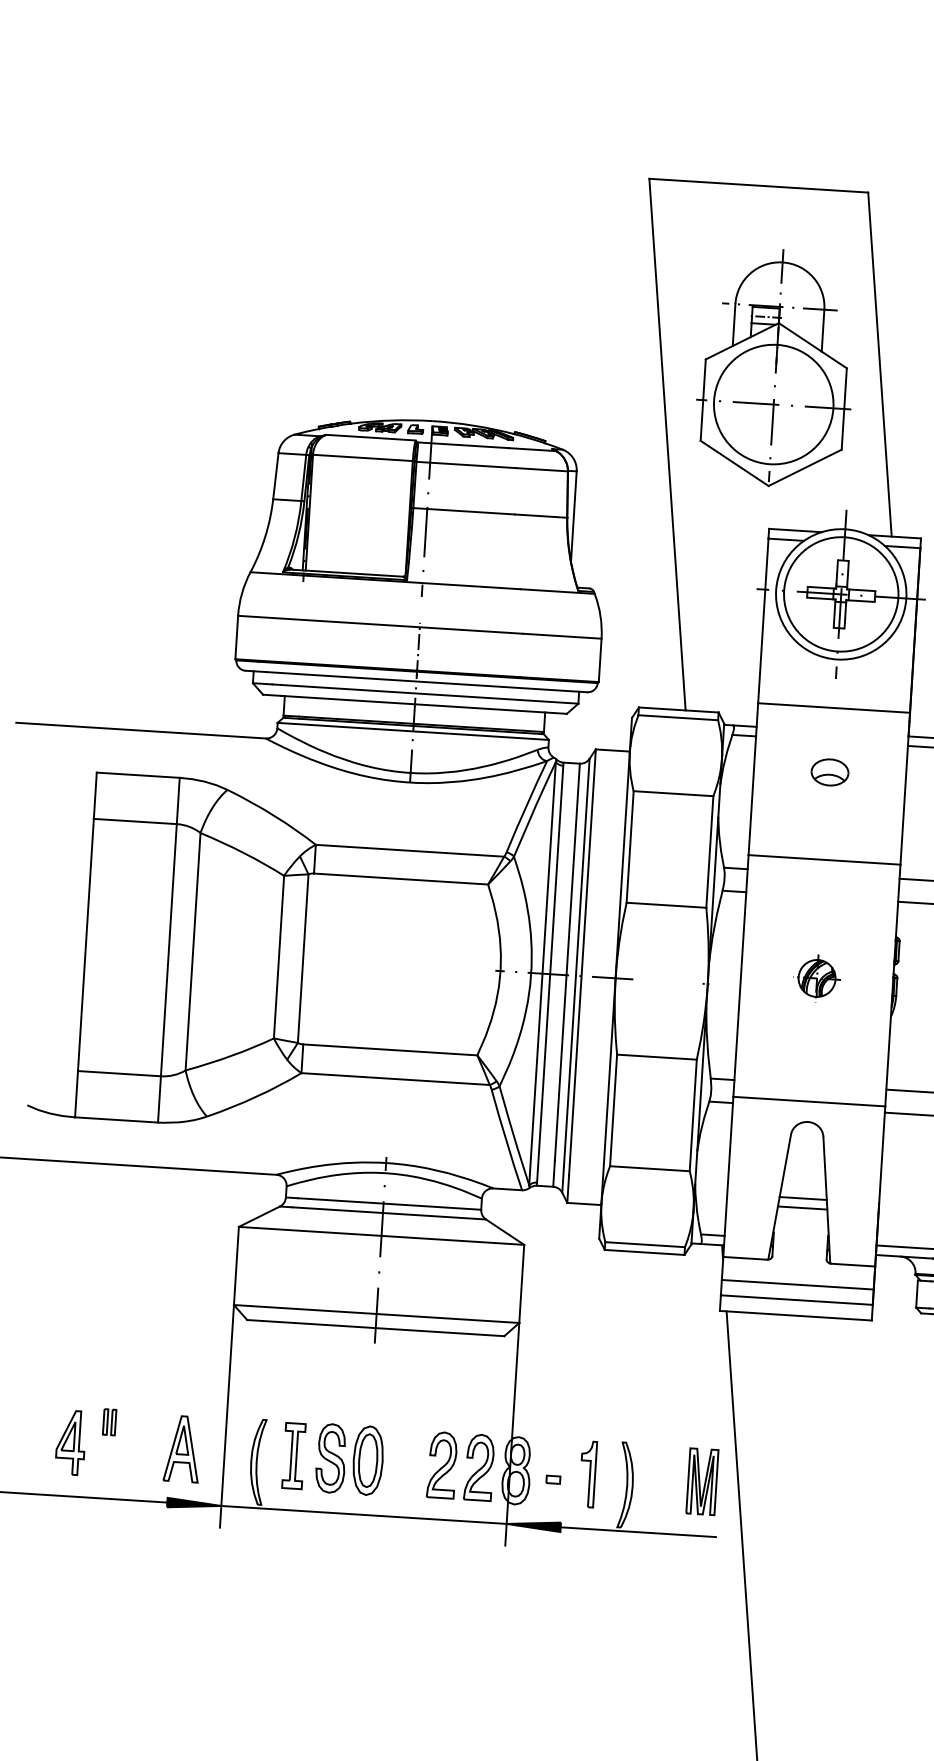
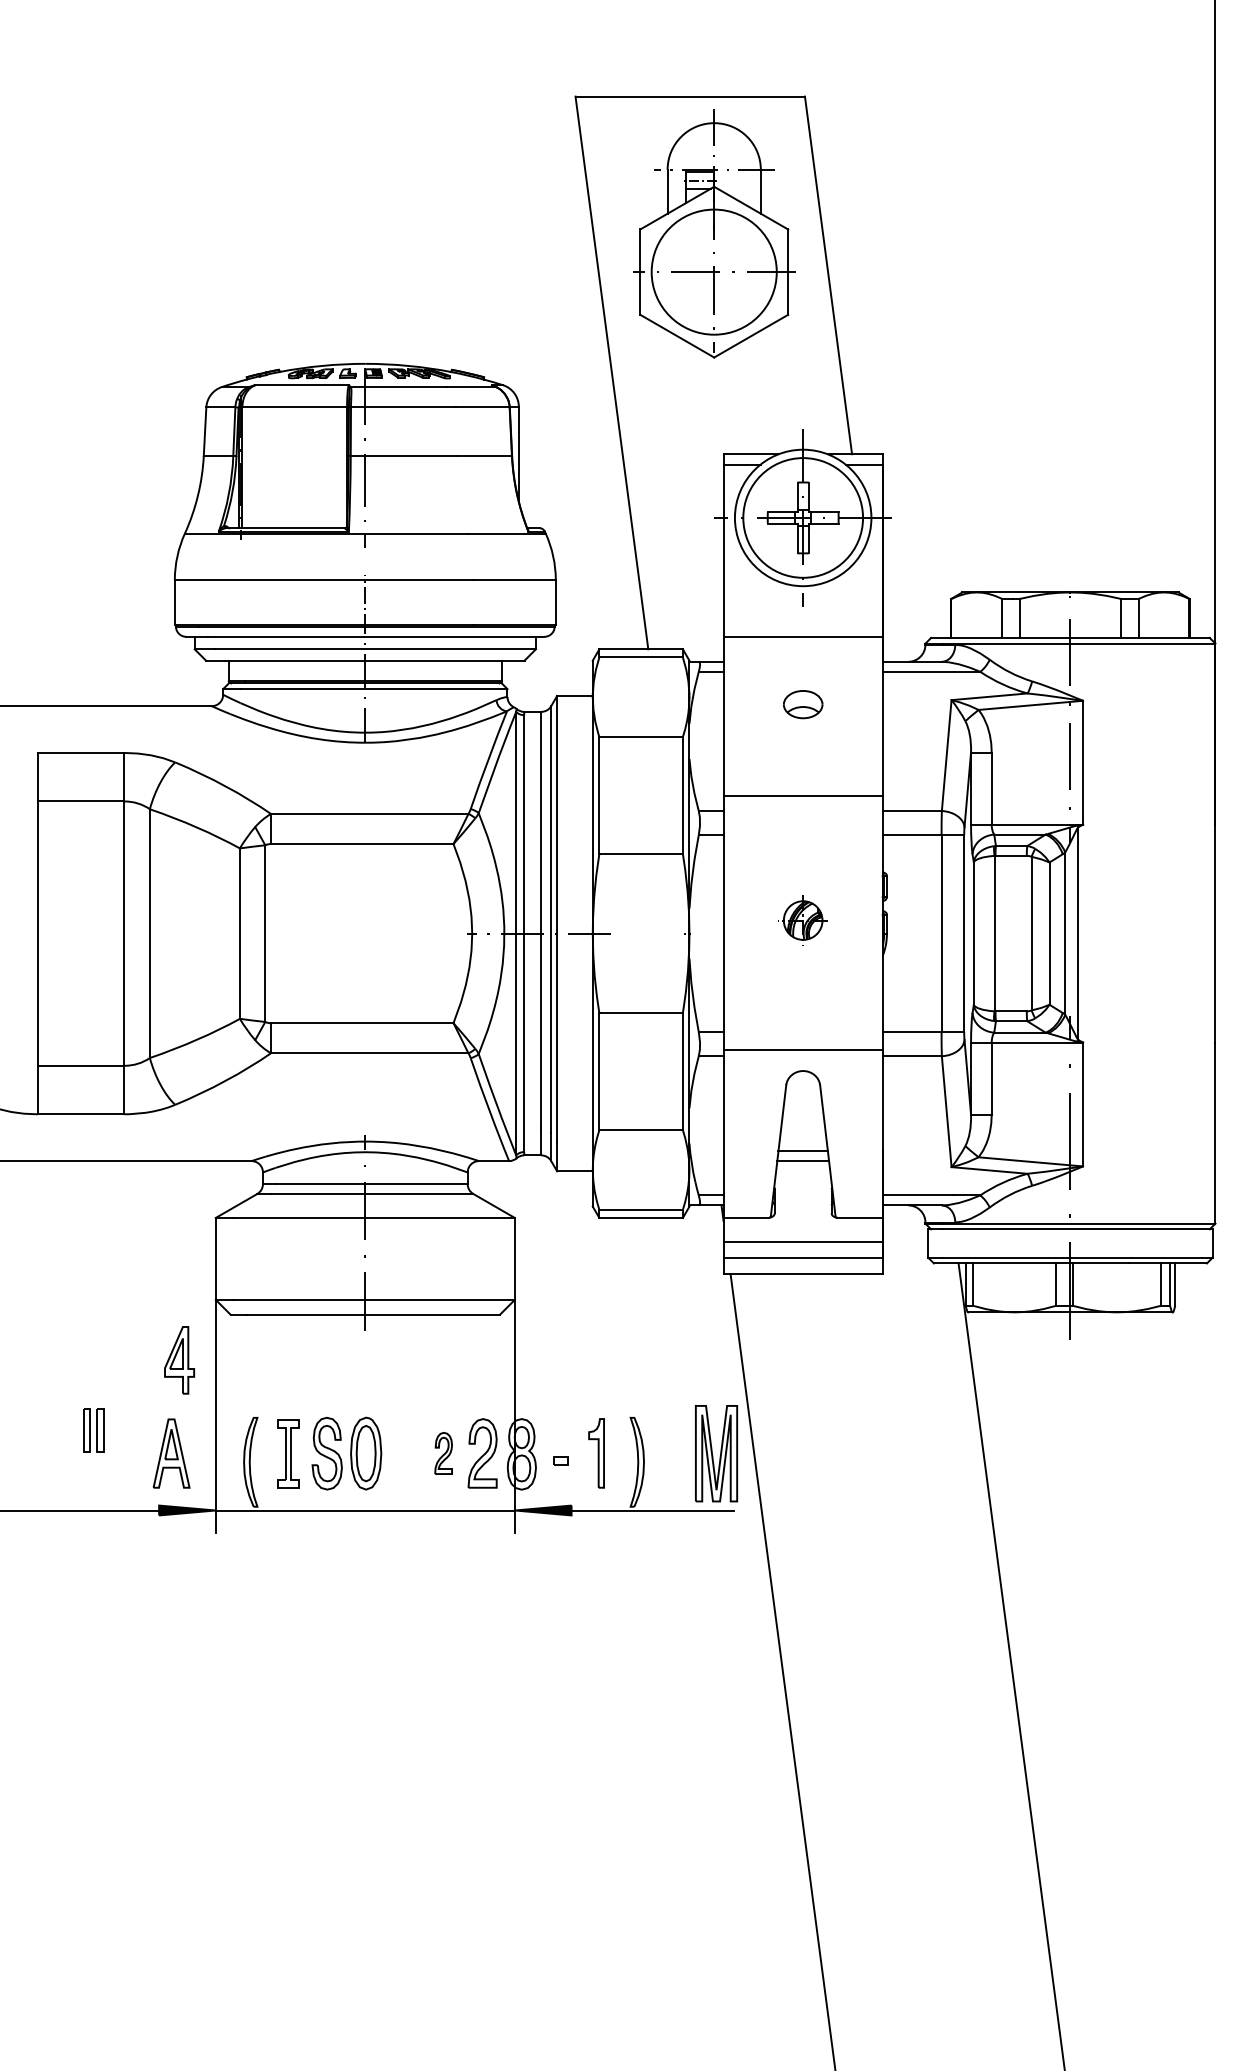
part: (776, 367) -> (714, 233), moved
part: (109, 1422) -> (93, 1430), size x1.6
part: (70, 1442) -> (179, 1360), moved
part: (441, 1465) -> (443, 1453), size x0.6
part: (702, 1481) -> (716, 1453), size x1.4

